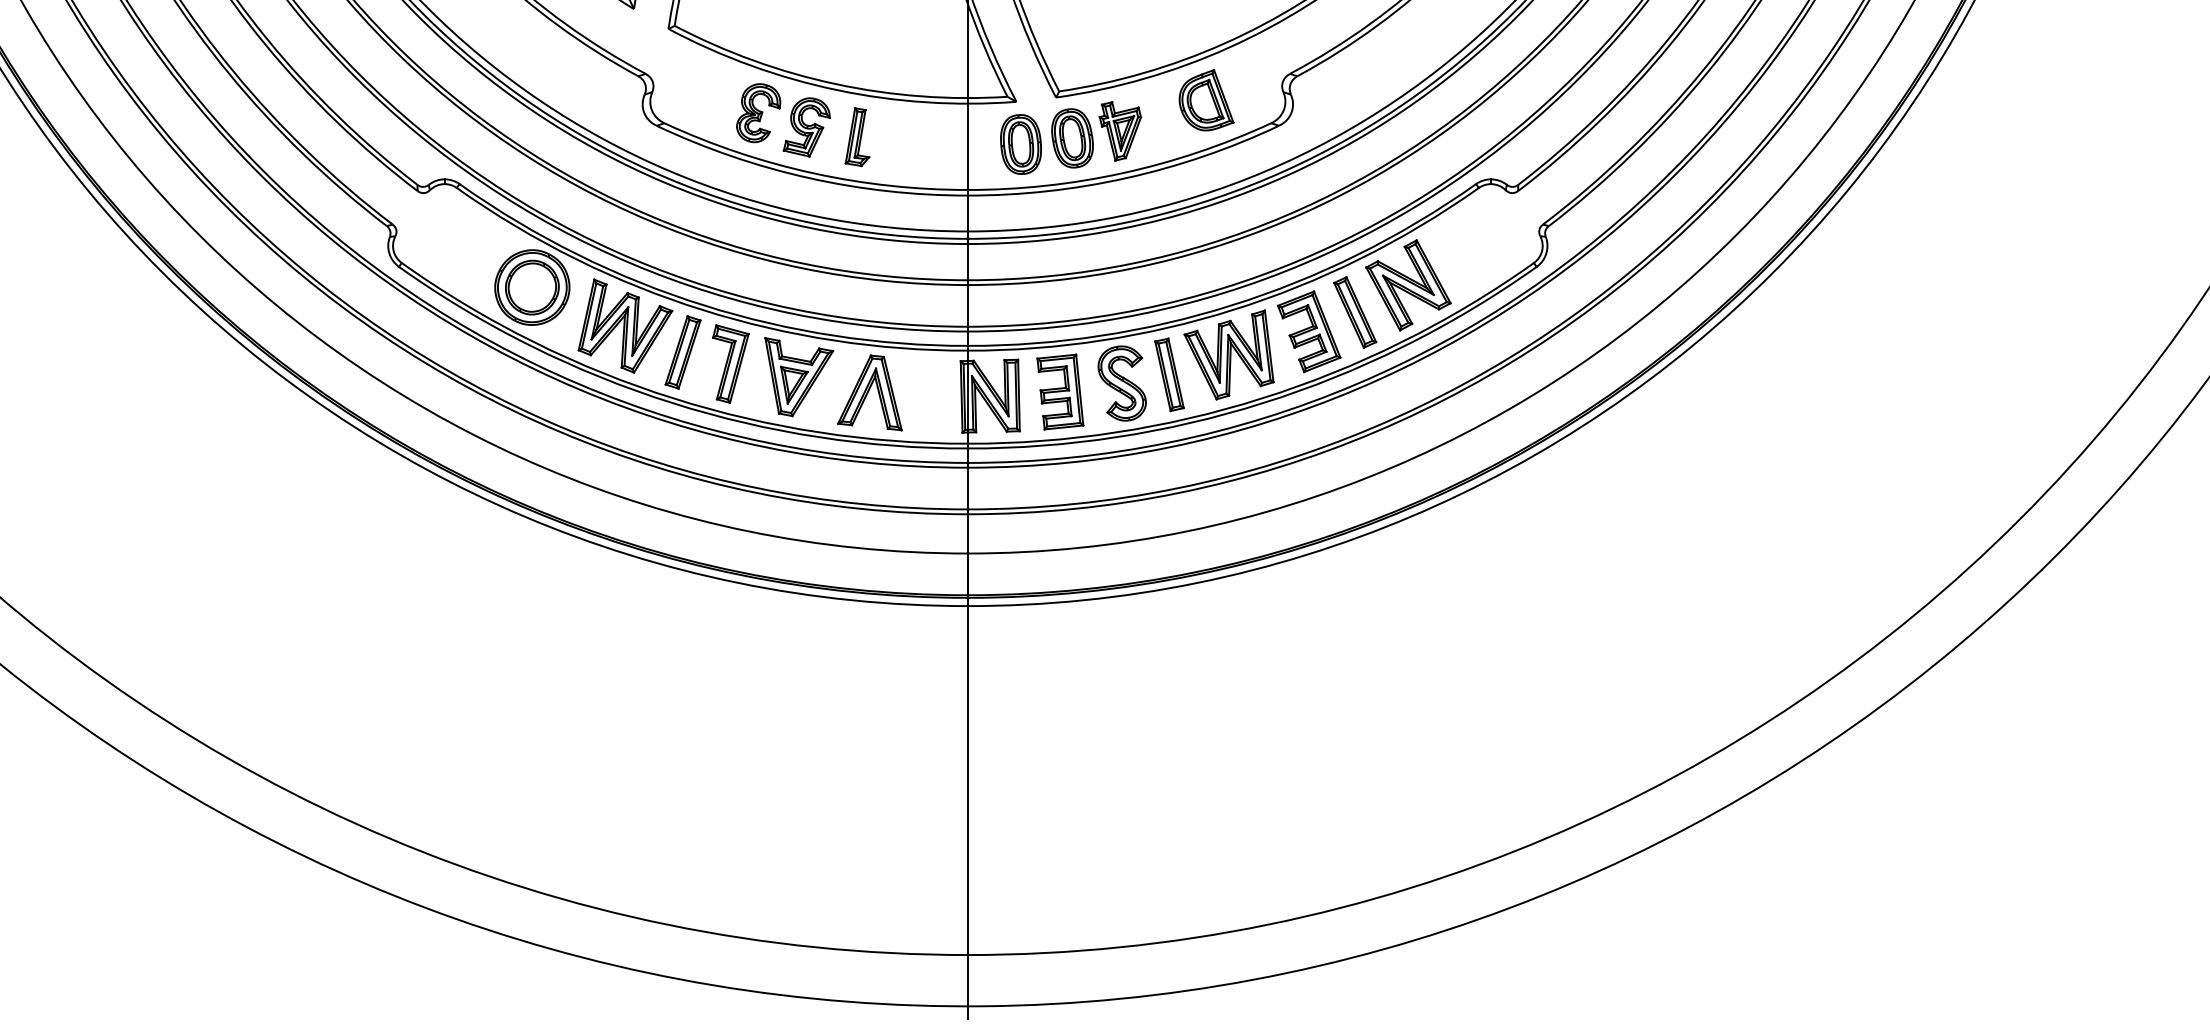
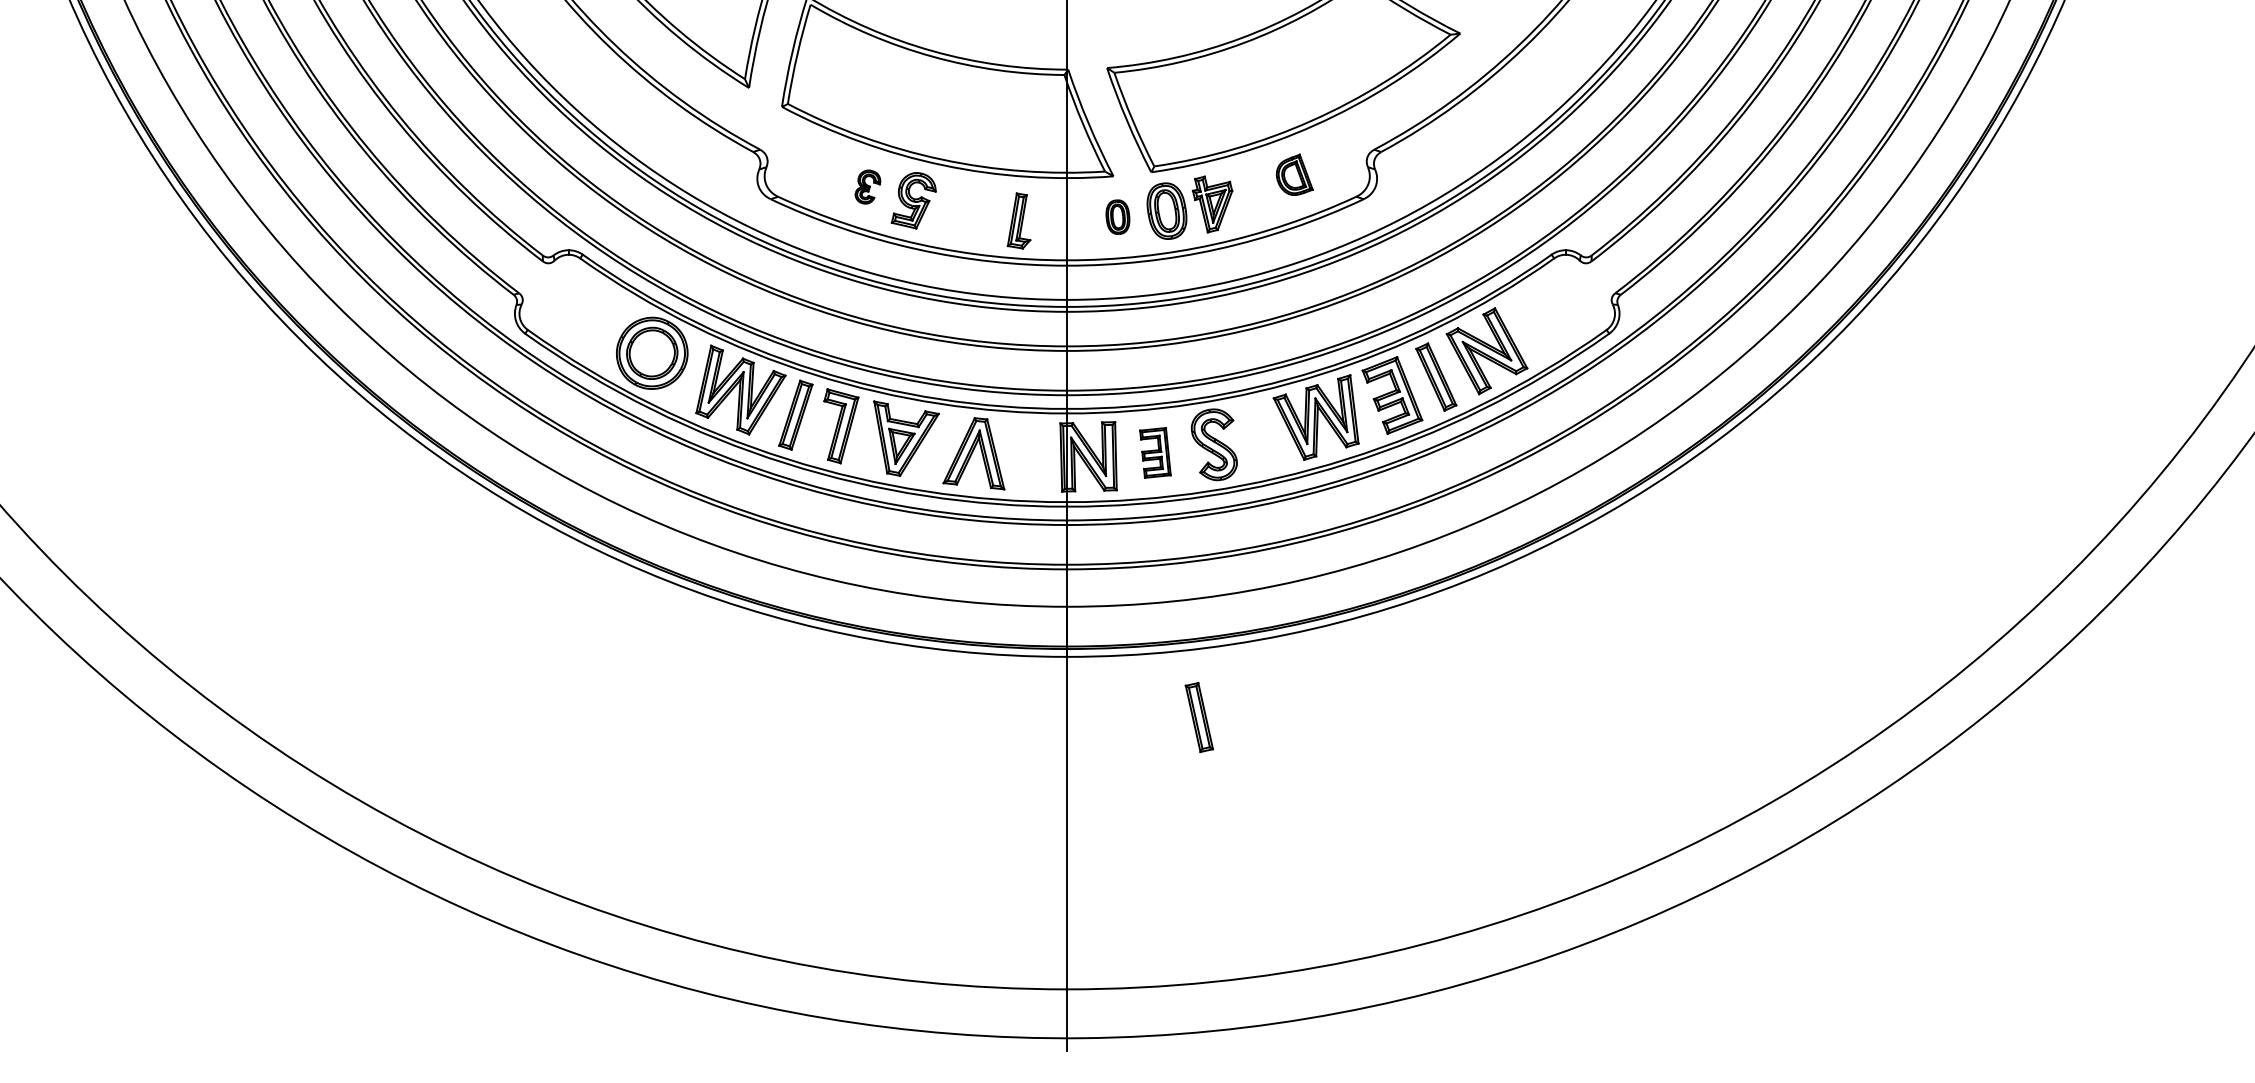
part: (1206, 99) -> (1294, 174), size x0.7
part: (758, 112) -> (867, 186), size x0.6
part: (856, 136) -> (1018, 220), moved
part: (1020, 145) -> (1117, 217), size x0.6
part: (1169, 374) -> (1199, 717), moved
part: (1060, 391) -> (1155, 452), size x0.7

